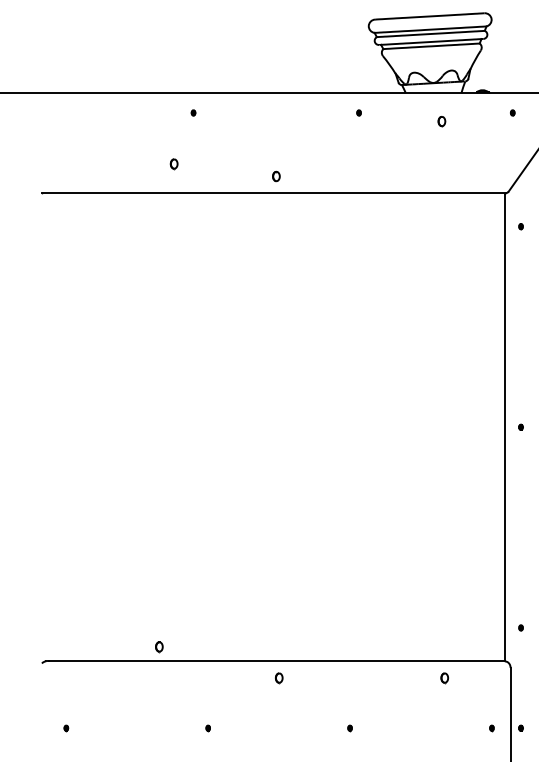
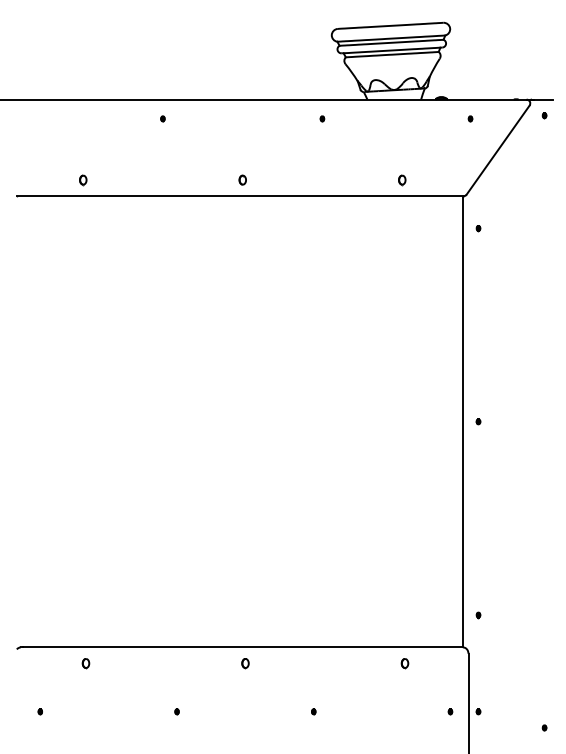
part: (442, 121) -> (402, 180), moved
part: (174, 164) -> (83, 180), moved
part: (158, 646) -> (85, 663), moved

